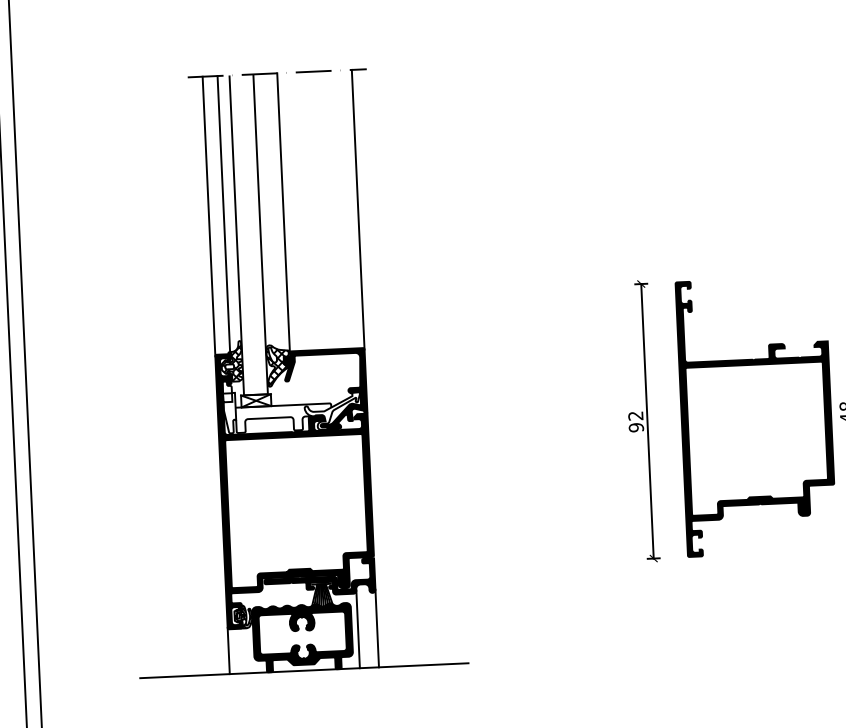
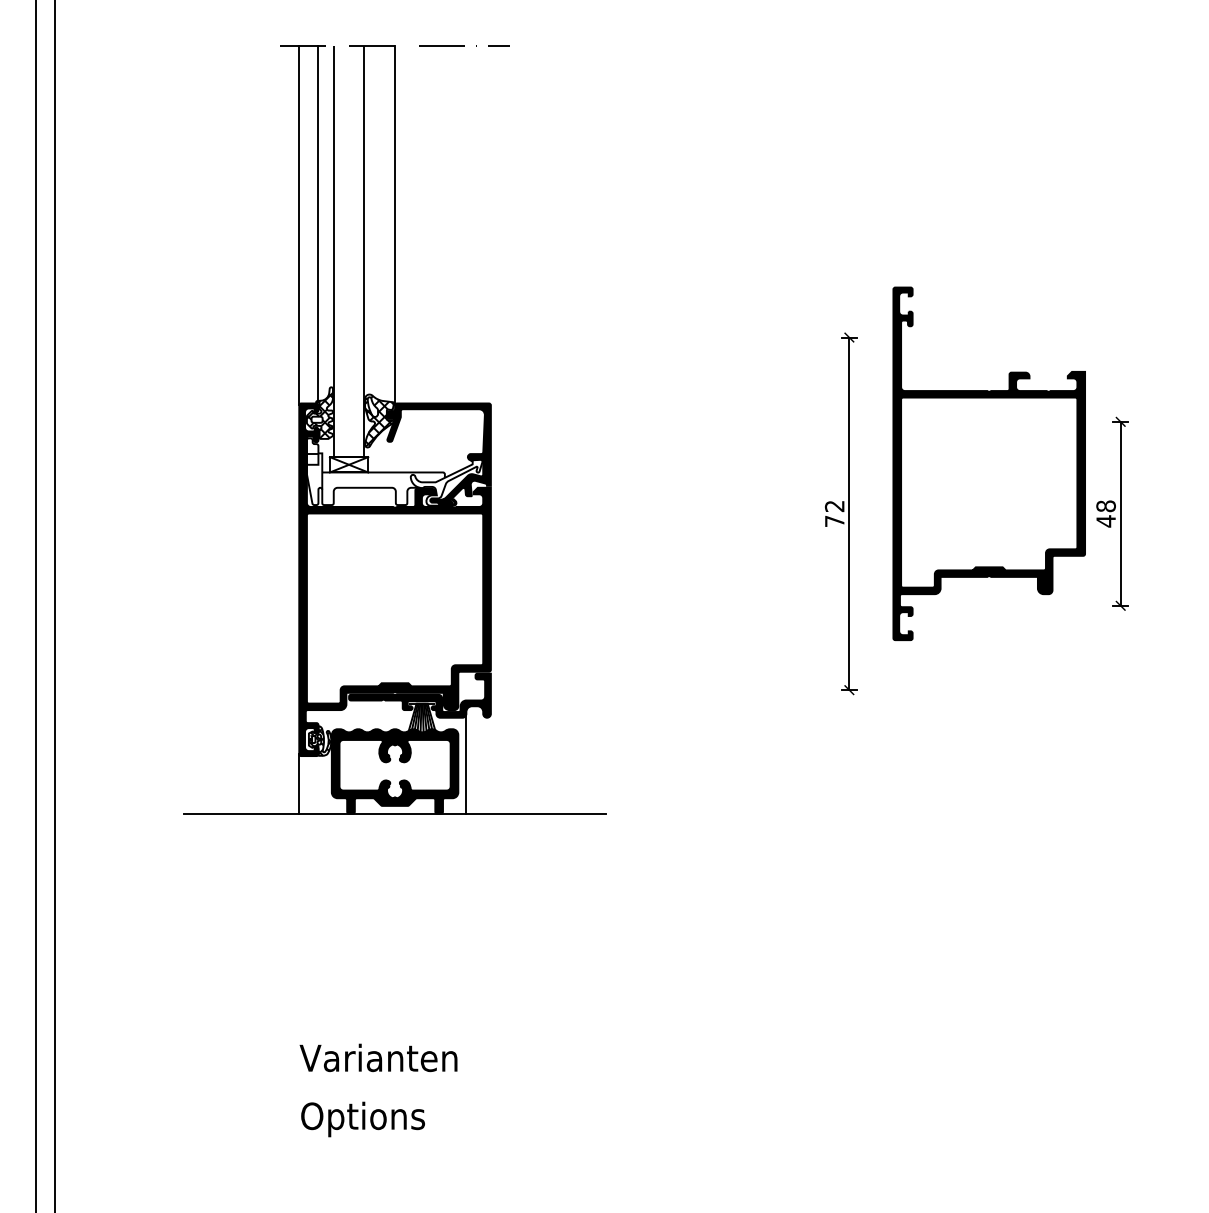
line: (357, 209) -> (490, 225), removed
part: (755, 416) -> (988, 463), moved
text: (636, 427) -> (834, 521), 92 -> 72
line: (376, 628) -> (490, 763), removed

